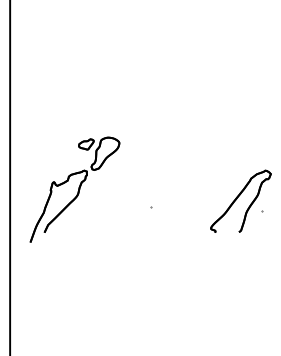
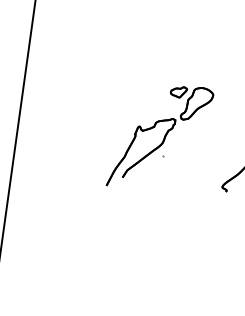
part: (74, 189) -> (159, 137), moved

